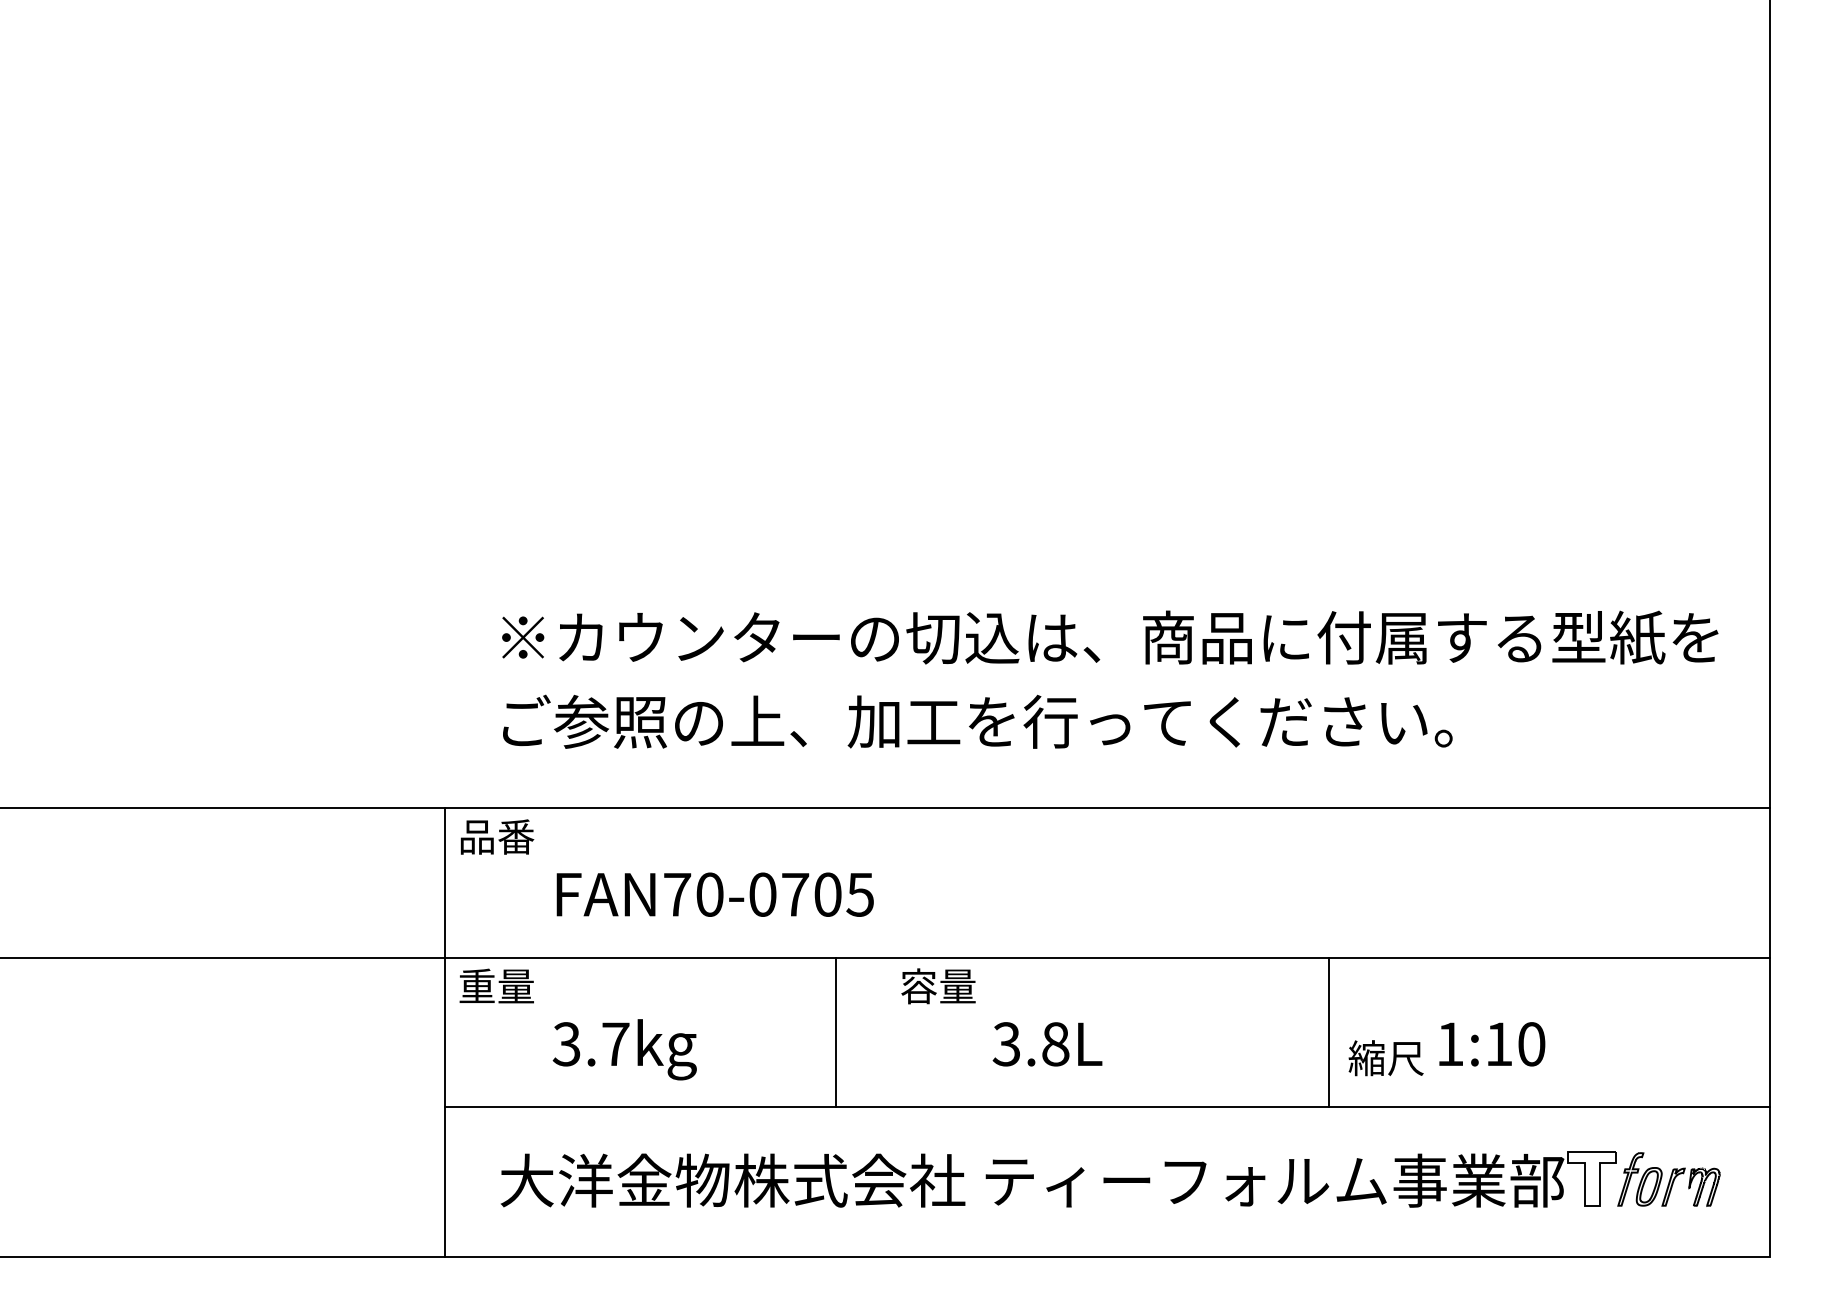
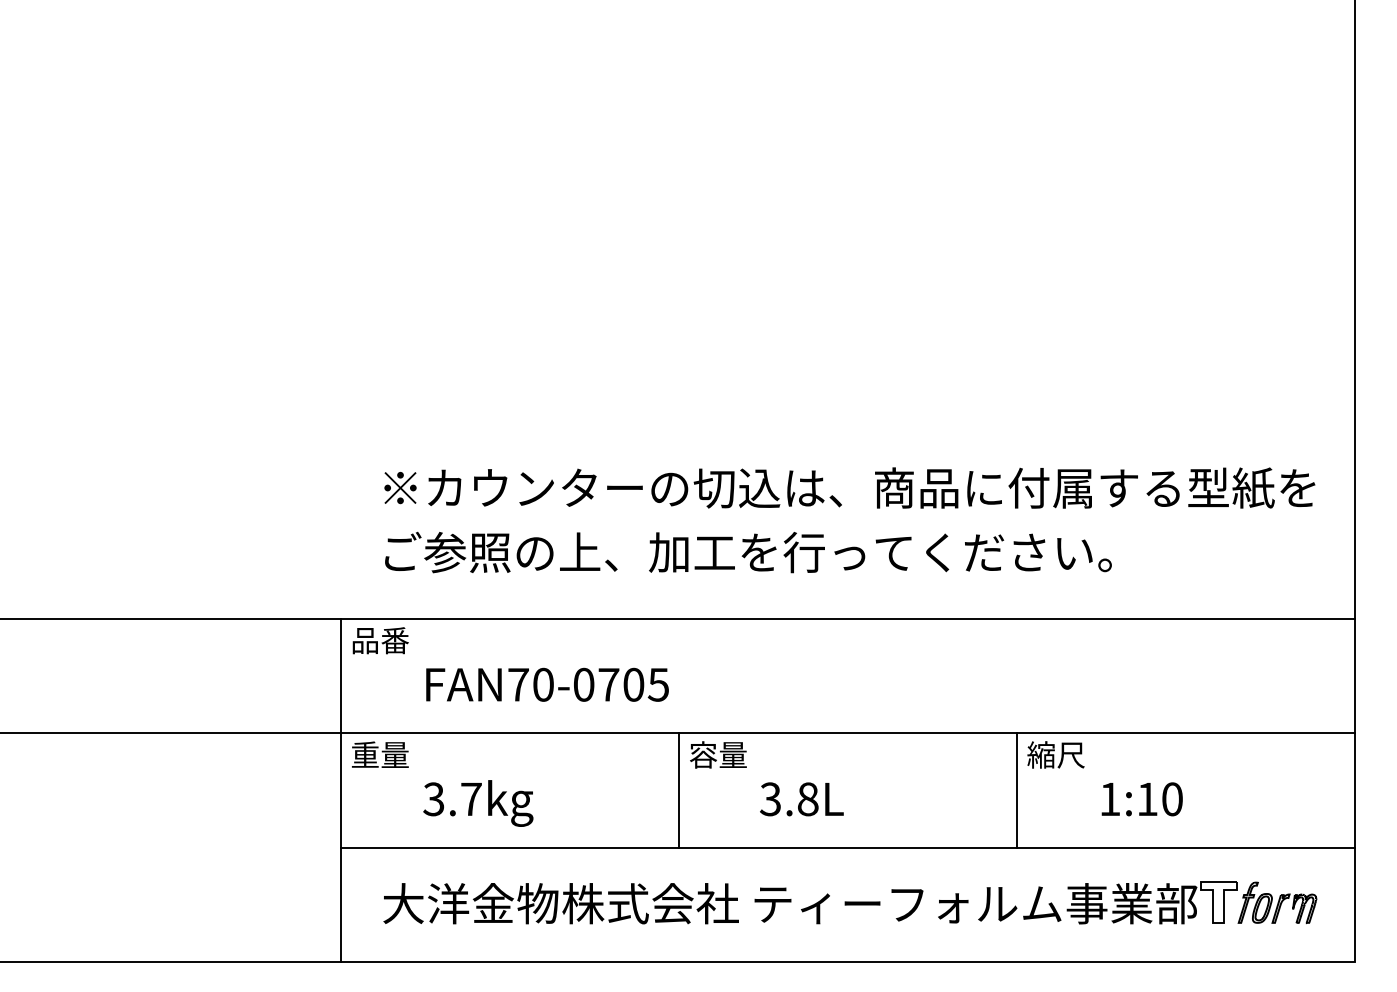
line: (835, 1032) -> (678, 790), moved
text: (1385, 1057) -> (1055, 754), moved

